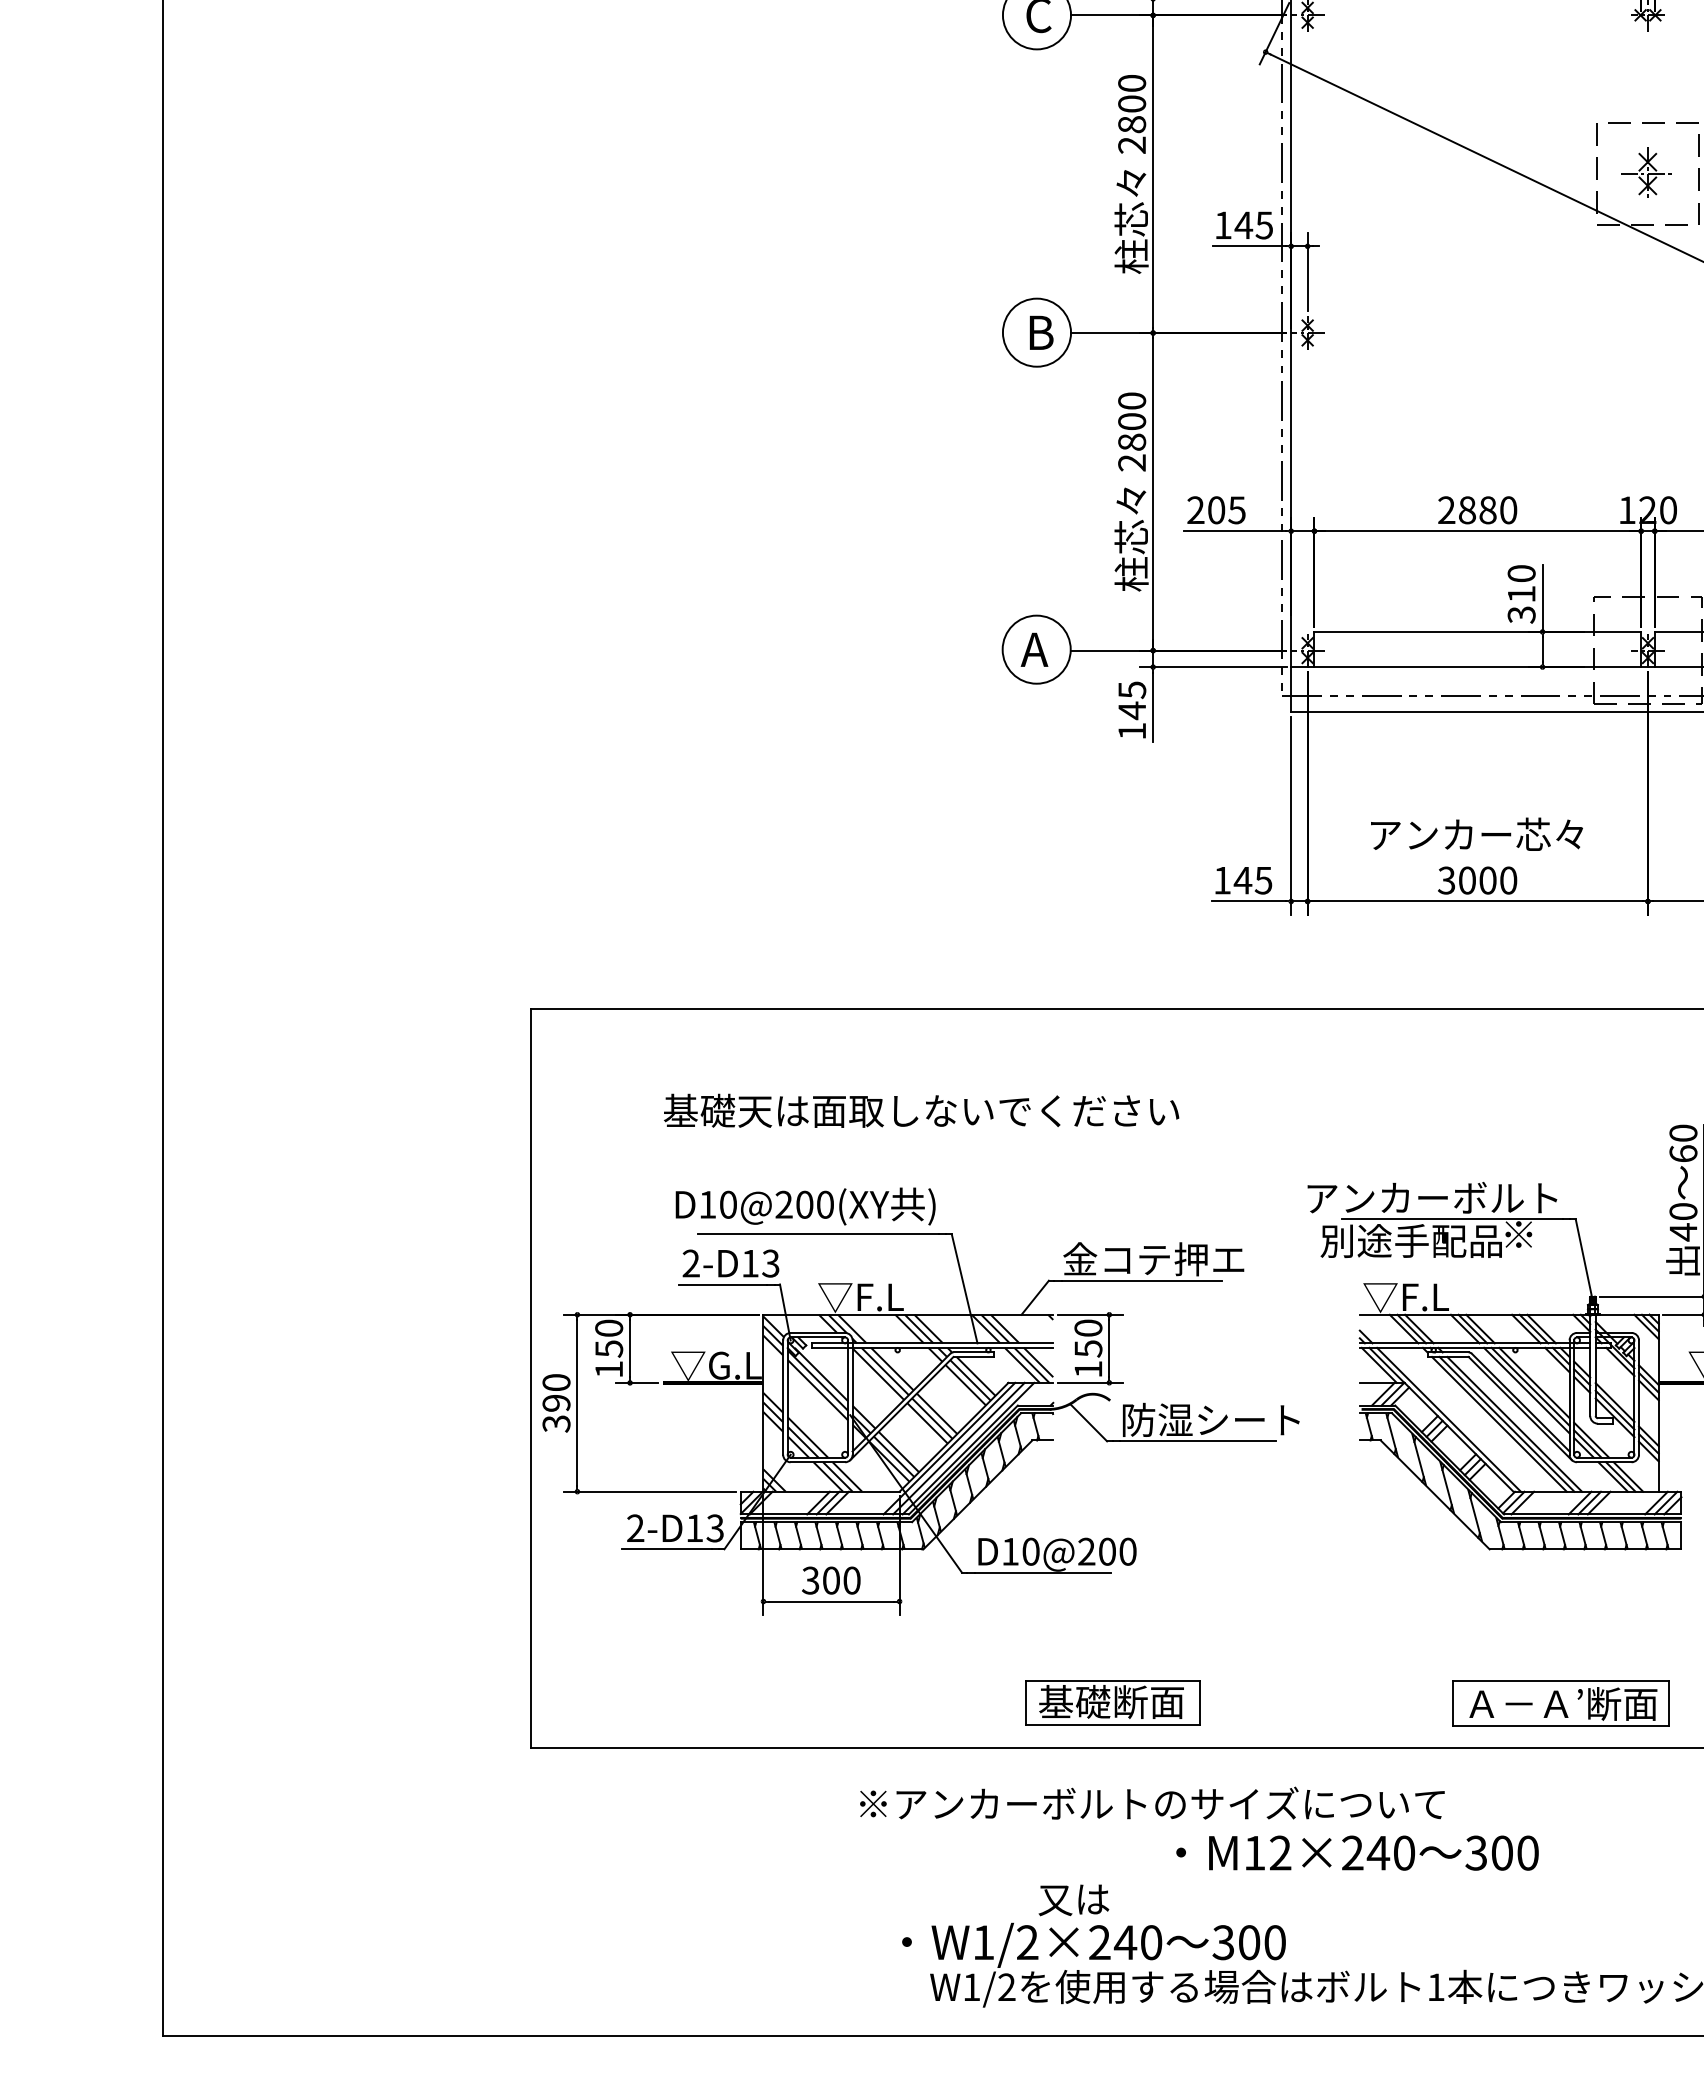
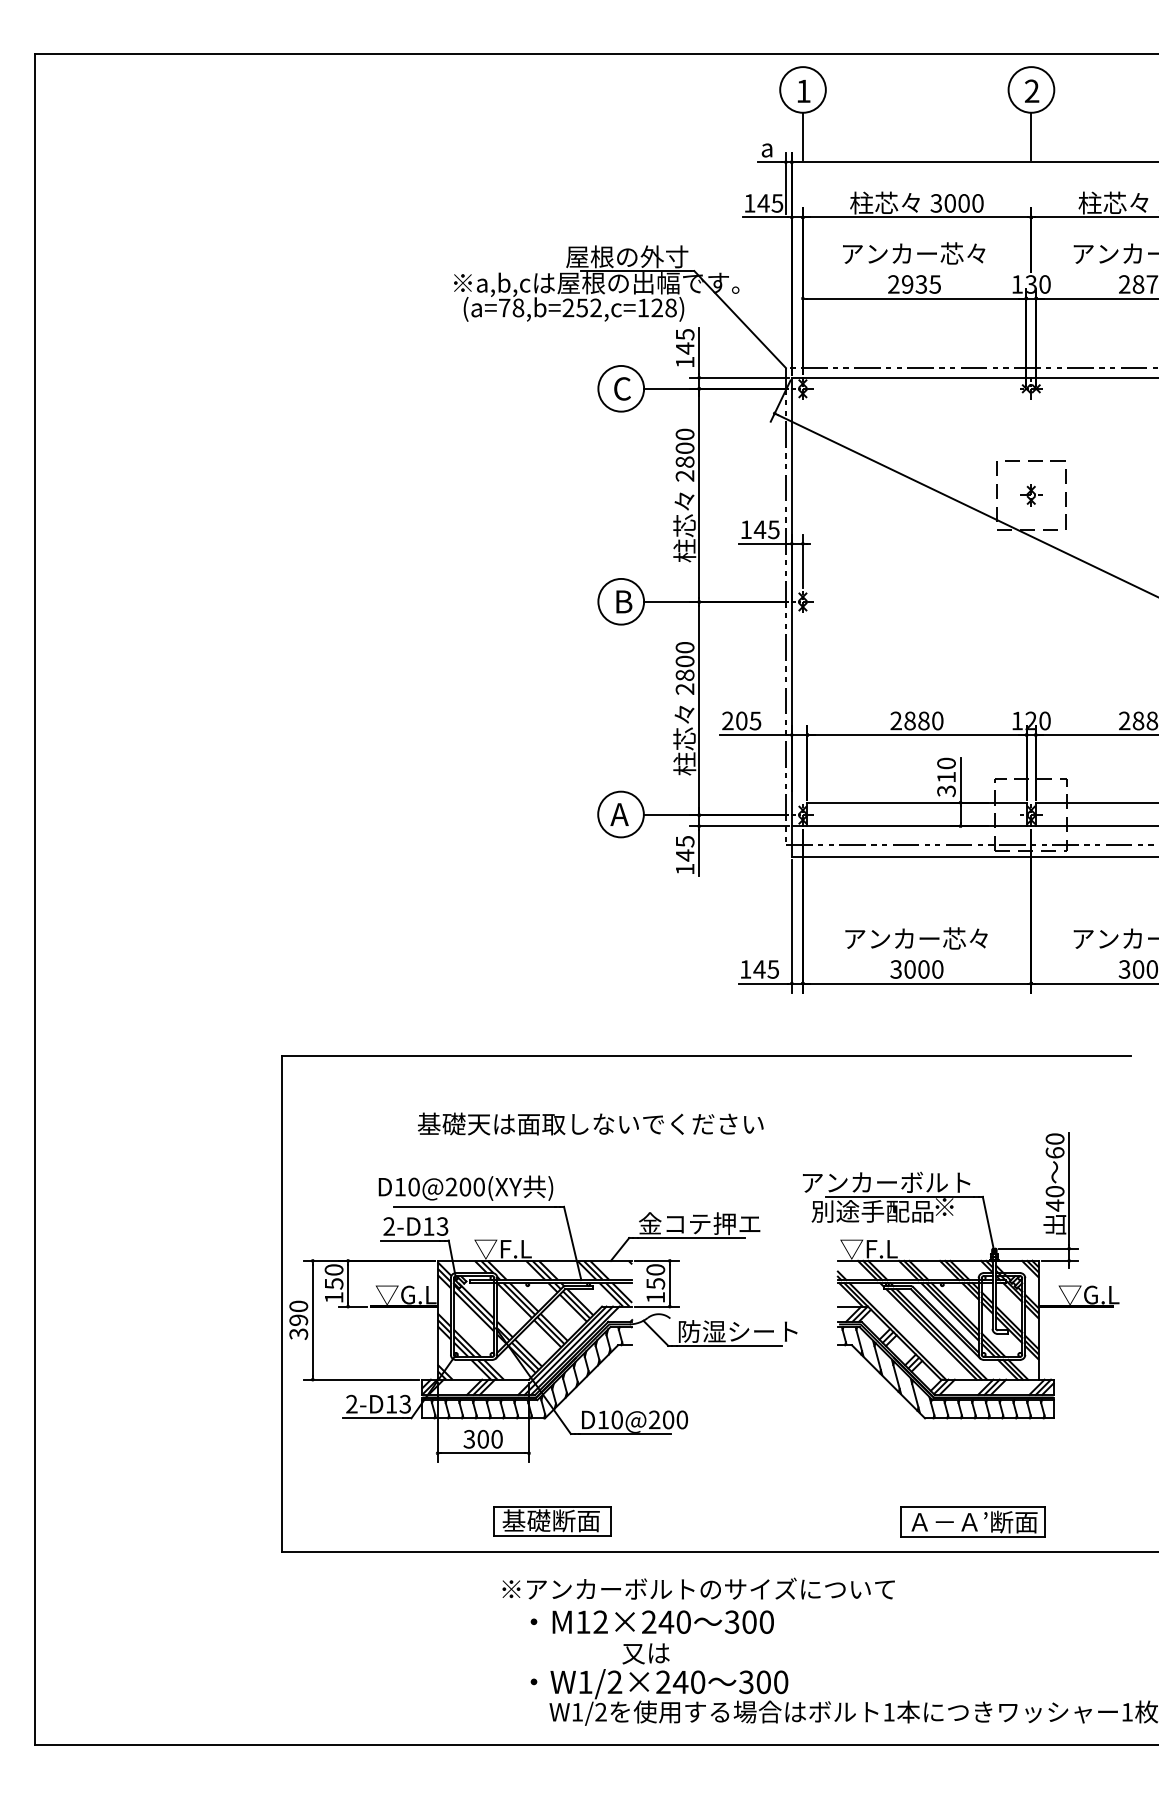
part: (1648, 174) -> (1031, 495), size x0.62
text: (921, 1110) -> (590, 1123), moved
part: (1113, 1703) -> (552, 1521), moved
text: (1356, 1852) -> (651, 1621), moved

